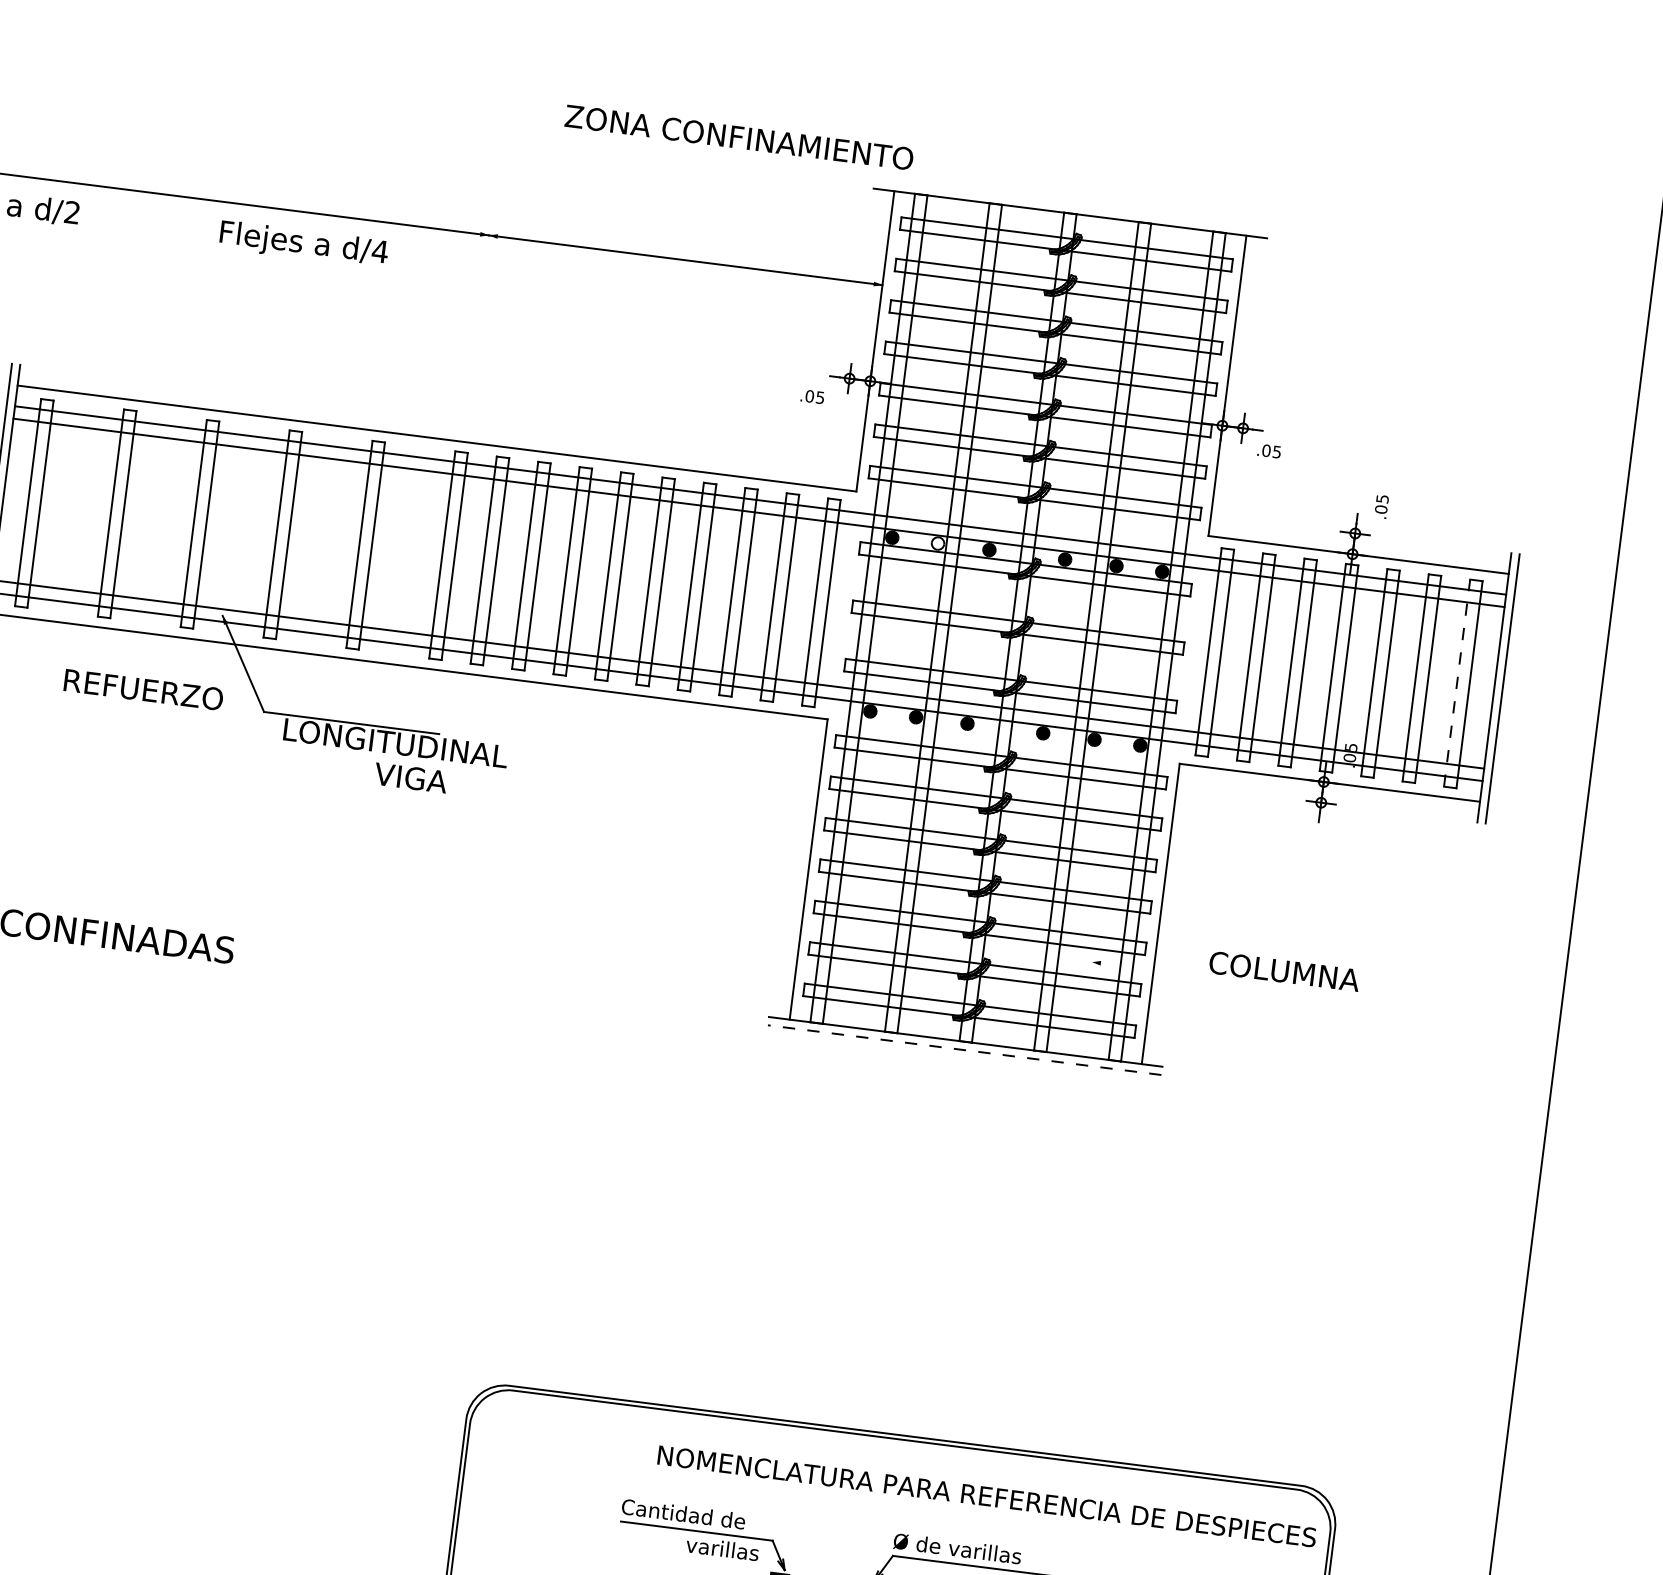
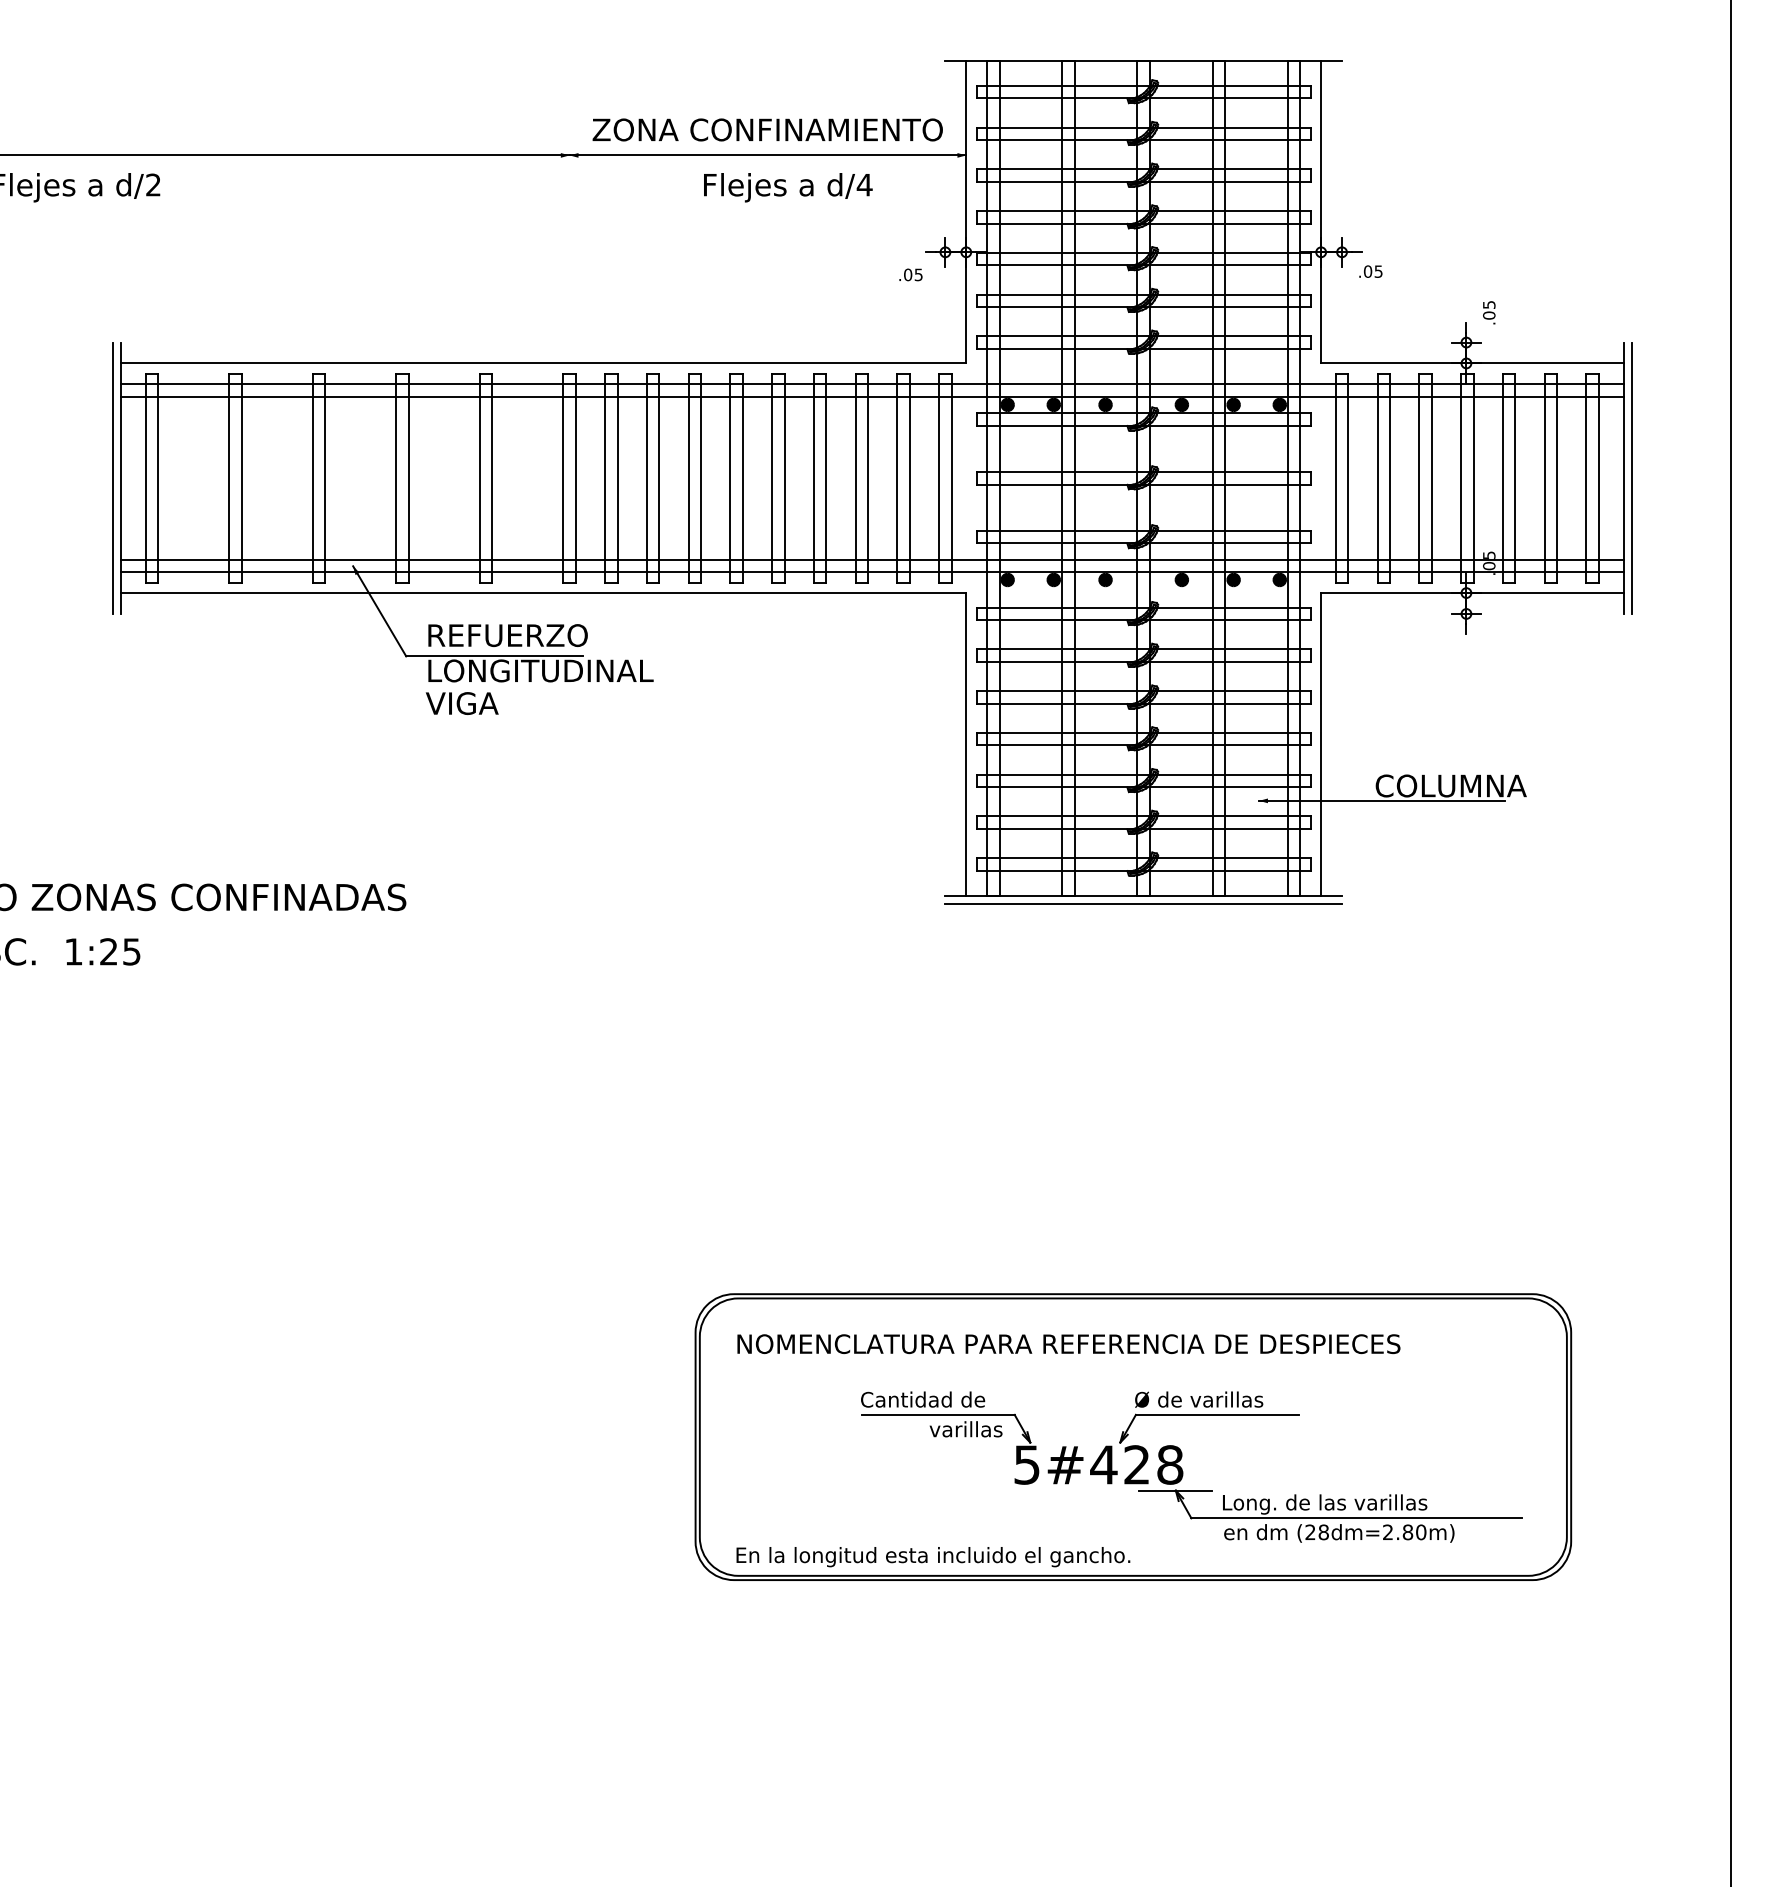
text: (739, 137) -> (767, 129), moved
text: (304, 244) -> (788, 187), moved
fill: (937, 543) -> (1053, 404), added
line: (1457, 682) -> (1586, 477), dashed -> solid
text: (143, 689) -> (507, 635), moved
text: (410, 777) -> (461, 703), moved
line: (1214, 977) -> (1382, 800), added
line: (964, 1050) -> (1143, 904), dashed -> solid
text: (986, 1496) -> (1068, 1344), moved

